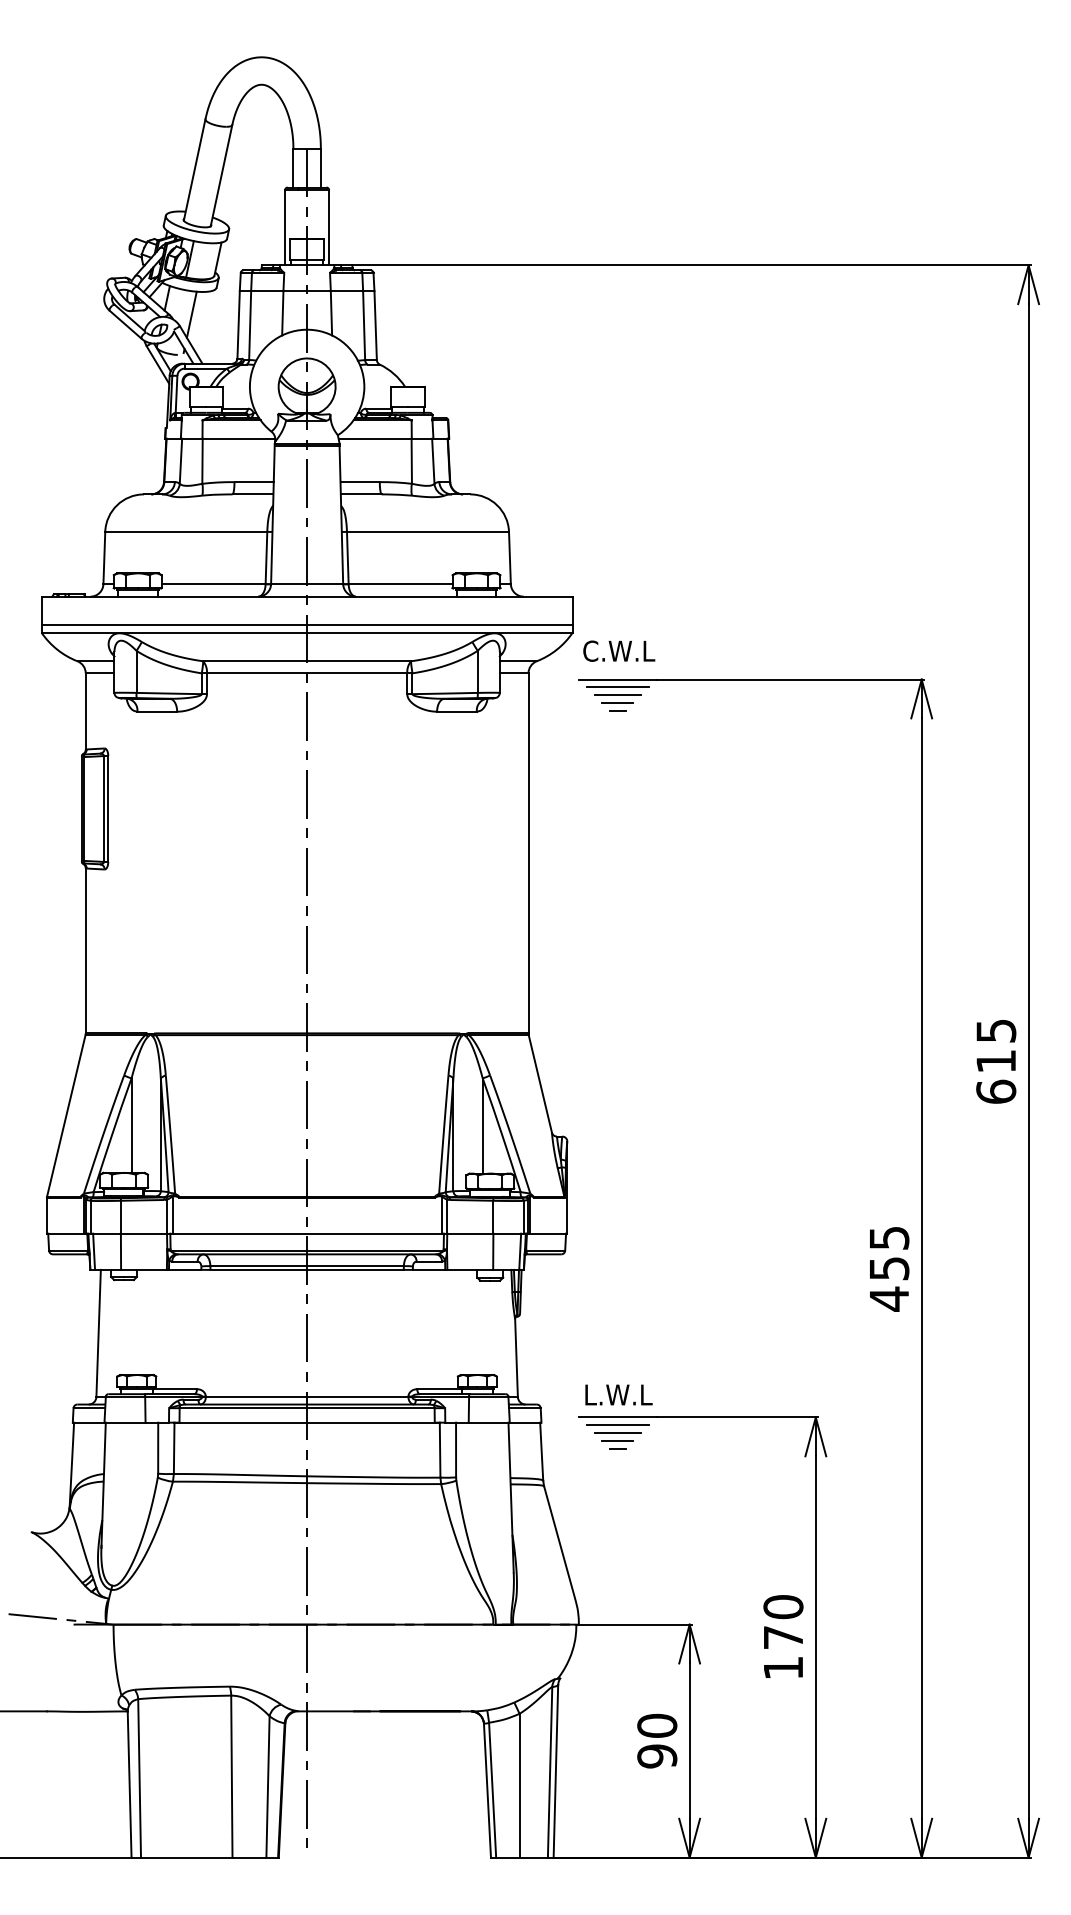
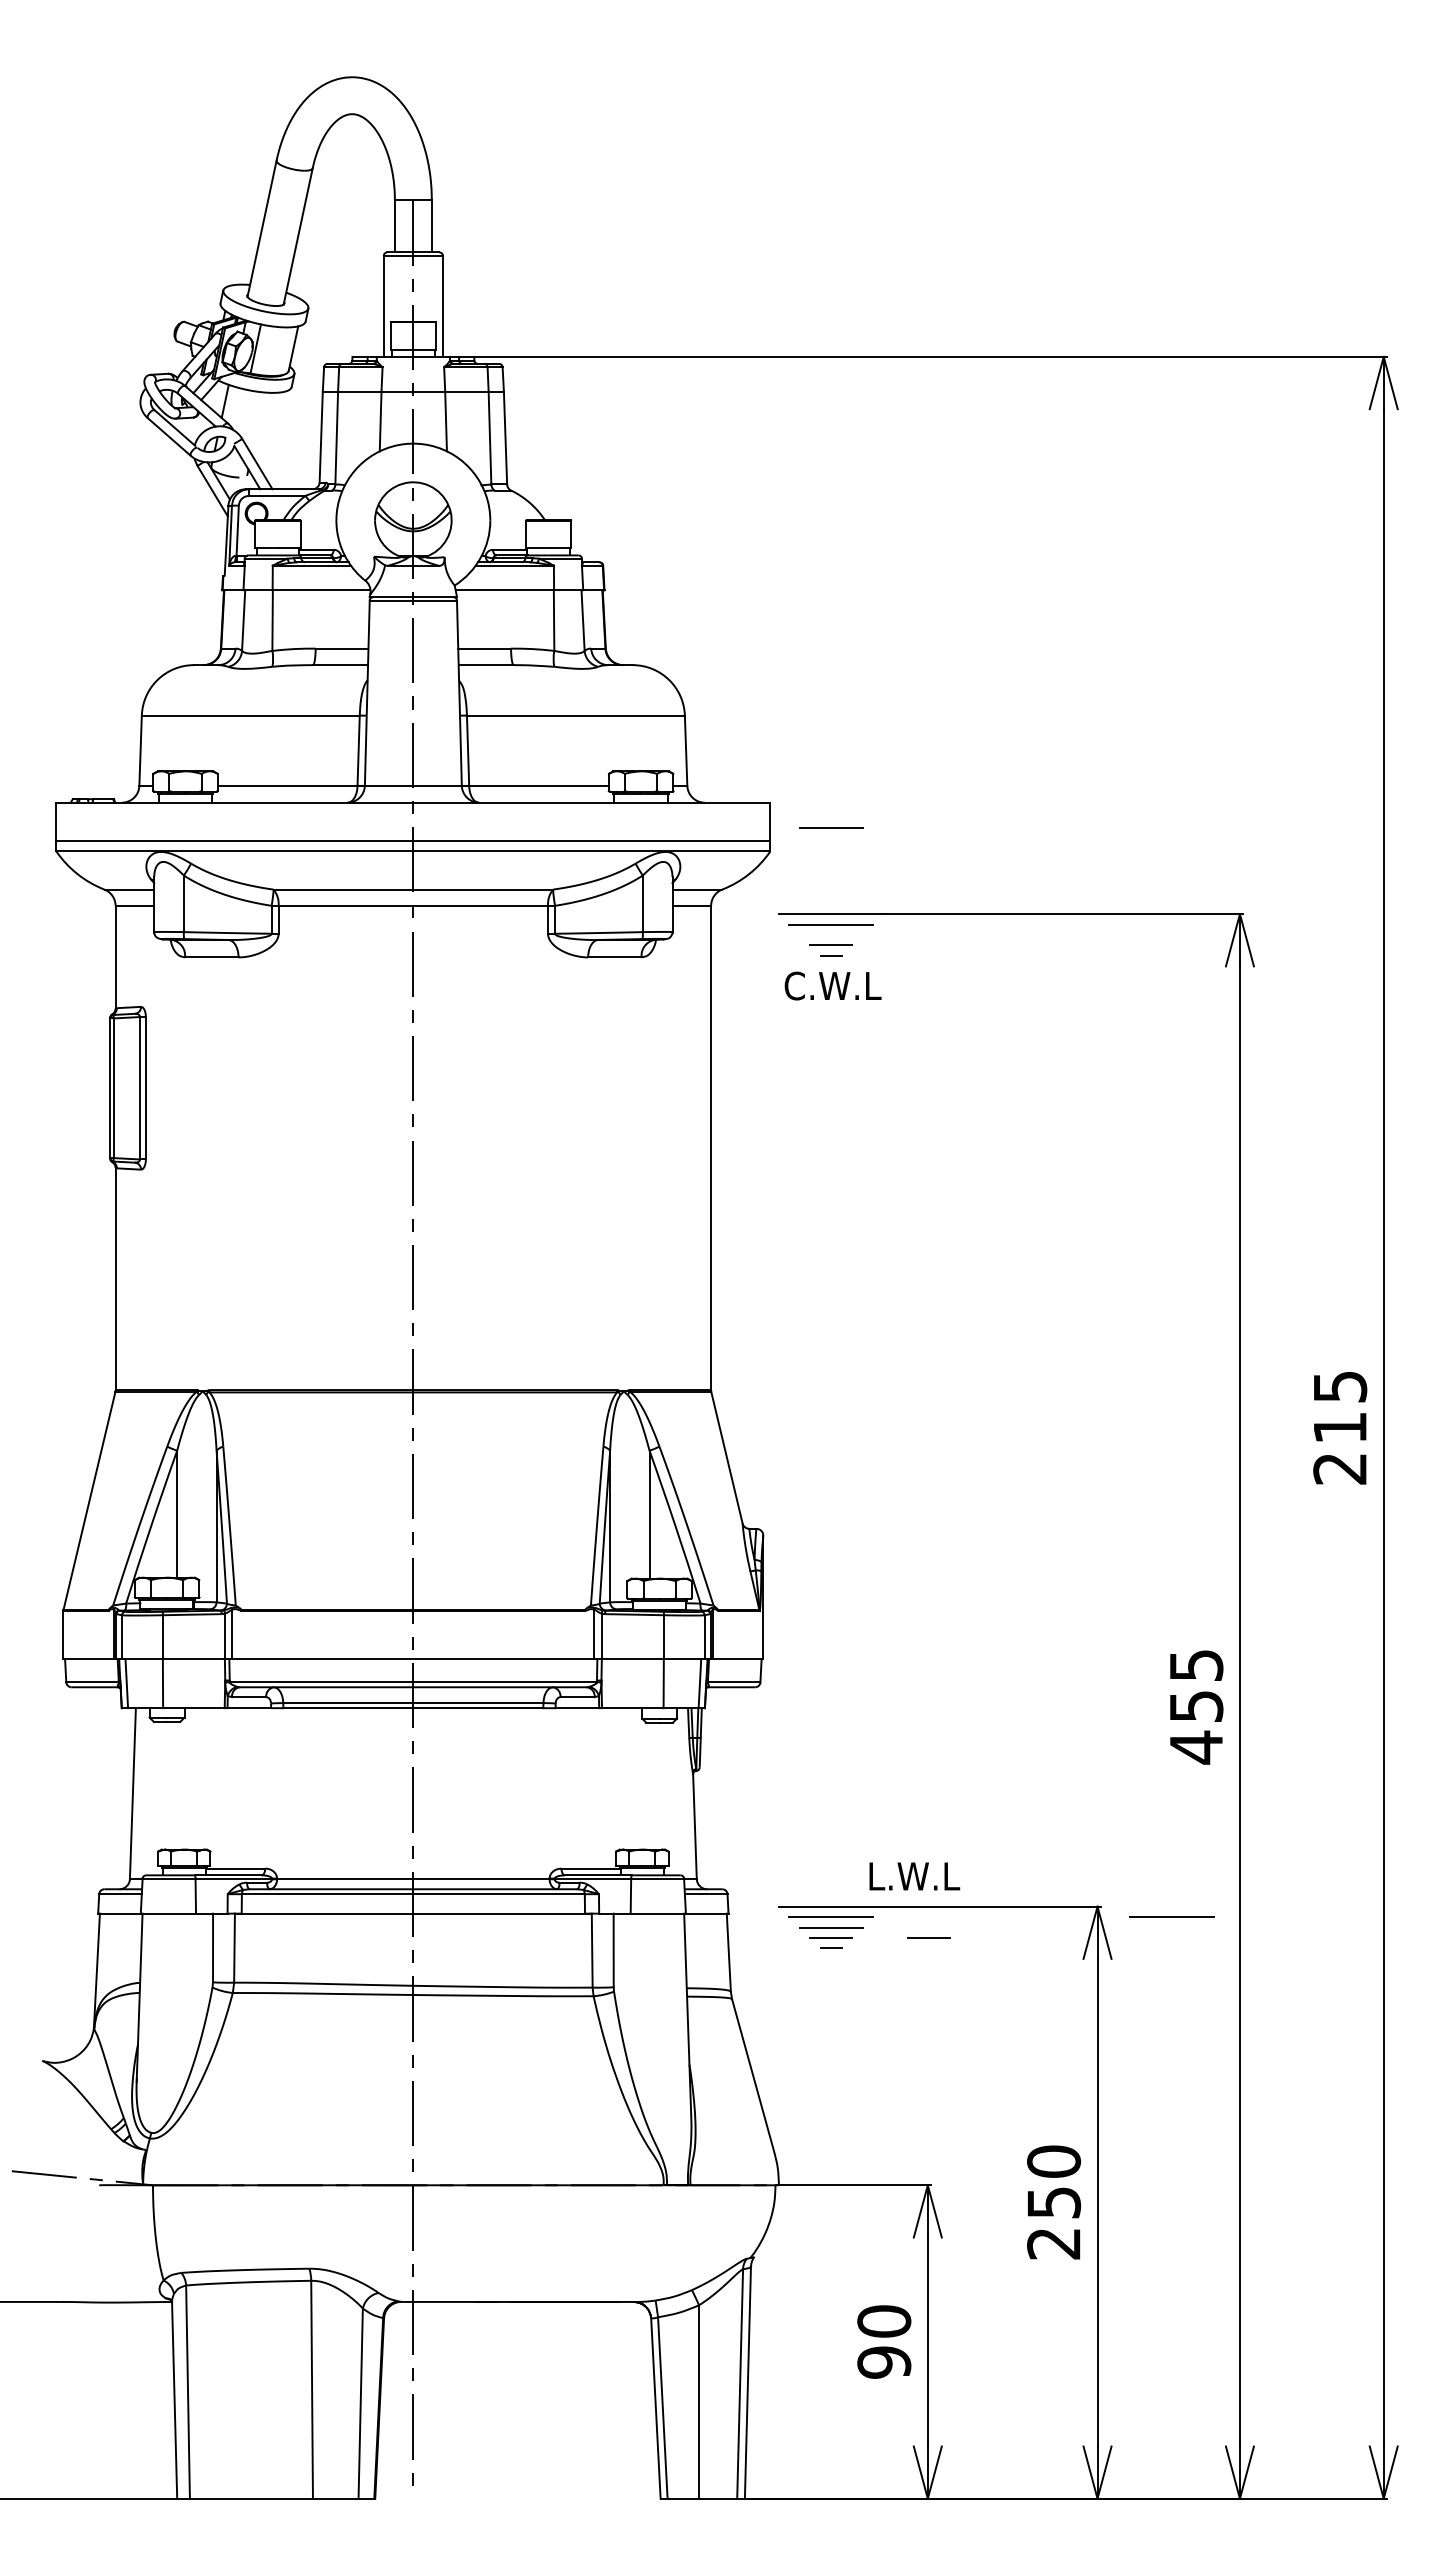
line: (191, 314) -> (257, 423), removed
text: (618, 650) -> (832, 985), moved
line: (618, 694) -> (831, 827), moved
text: (996, 1091) -> (1340, 1468), 615 -> 215
text: (618, 1395) -> (914, 1876), moved
line: (870, 1424) -> (1171, 1916), added
line: (690, 1440) -> (928, 1937), added
text: (783, 1653) -> (1054, 2223), 170 -> 250

